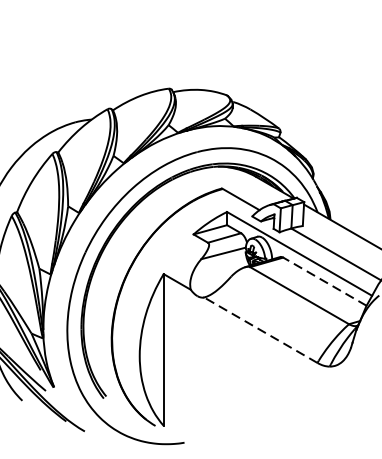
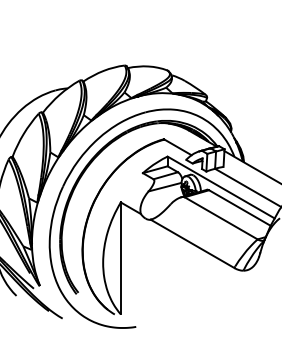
line: (324, 282) -> (239, 208), dashed -> solid
line: (260, 329) -> (192, 243), dashed -> solid

